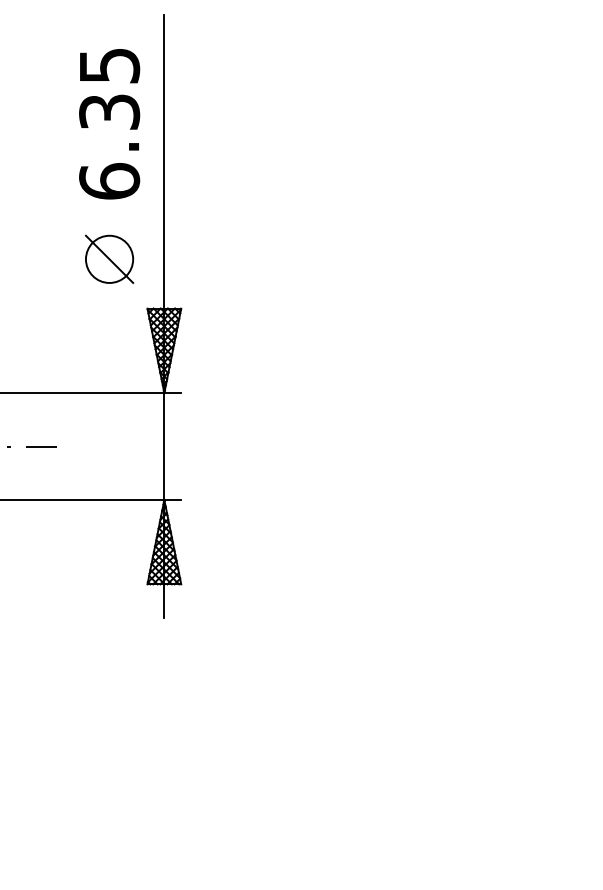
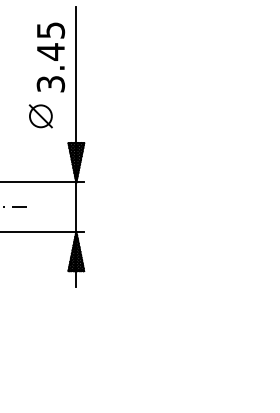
text: (108, 145) -> (50, 67), 6.35 -> 3.45
part: (108, 259) -> (40, 116), moved

